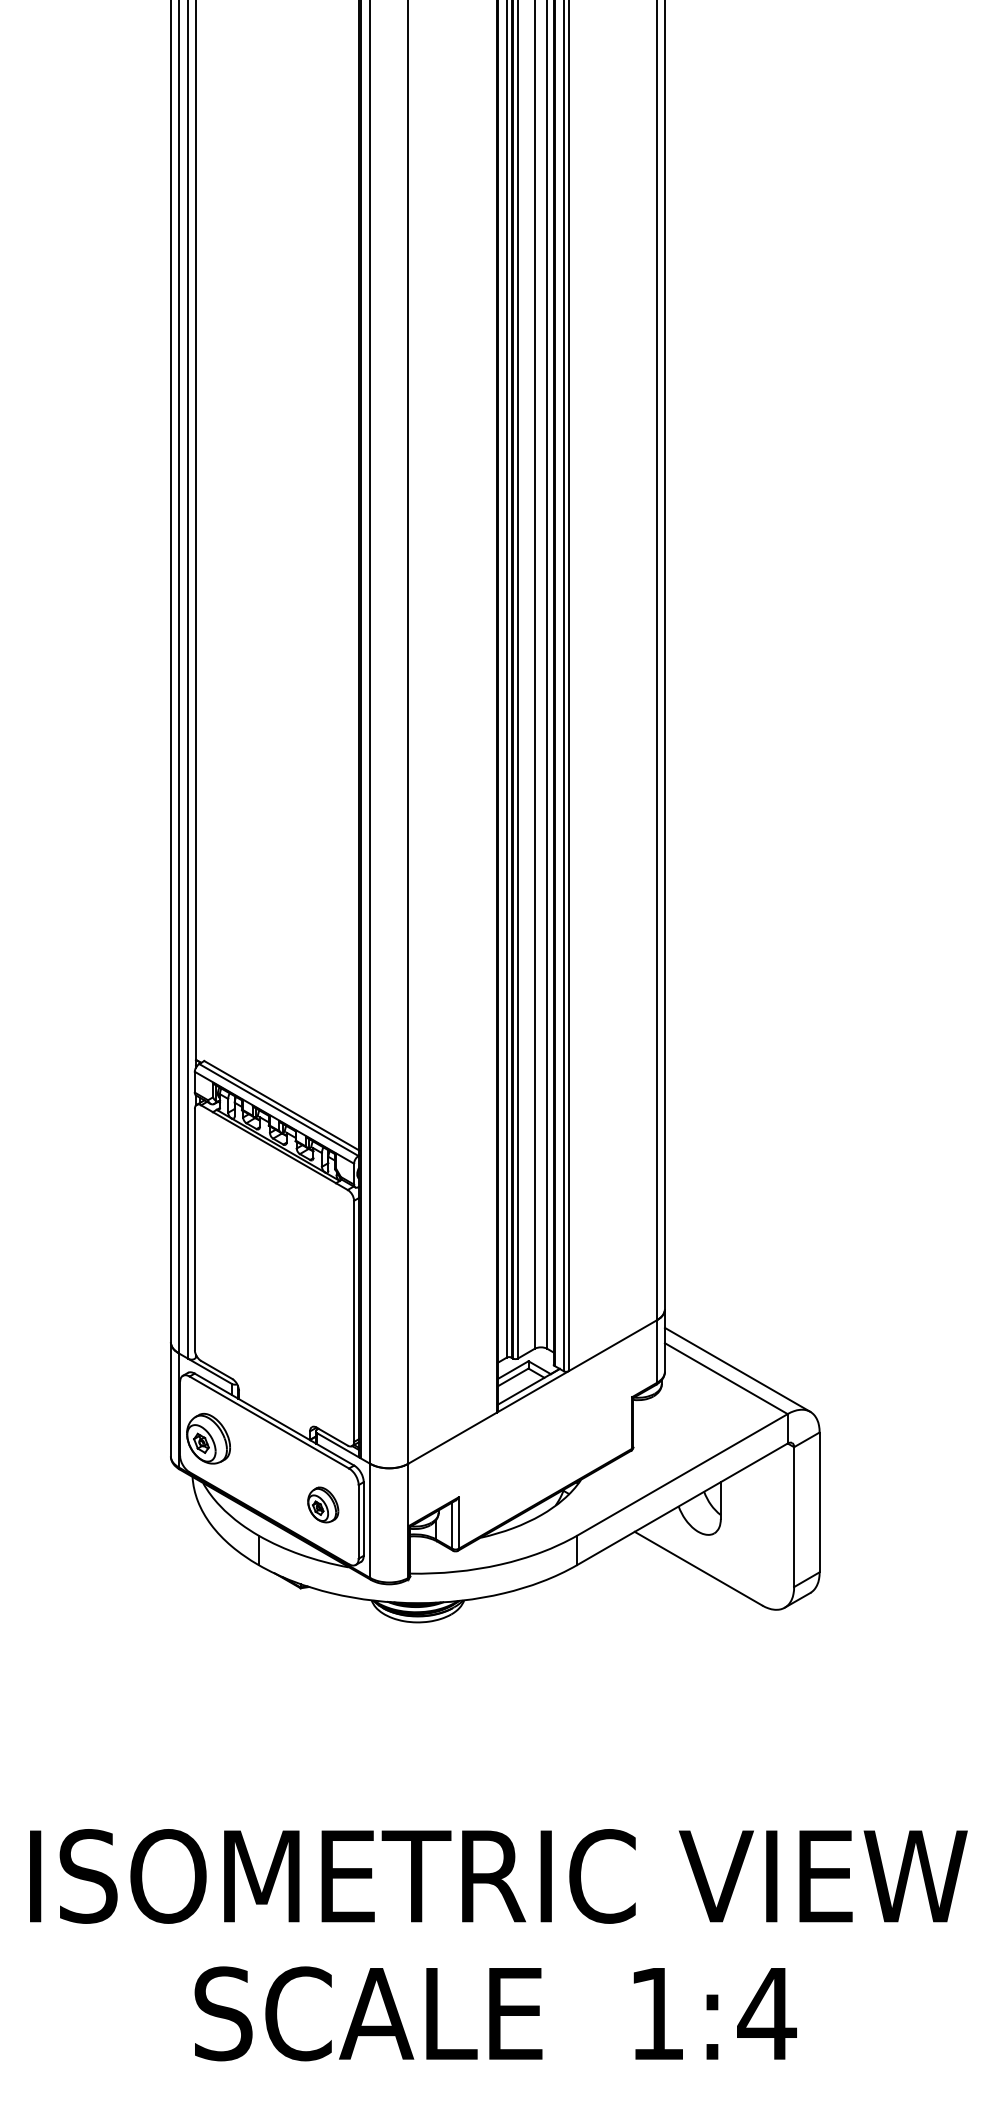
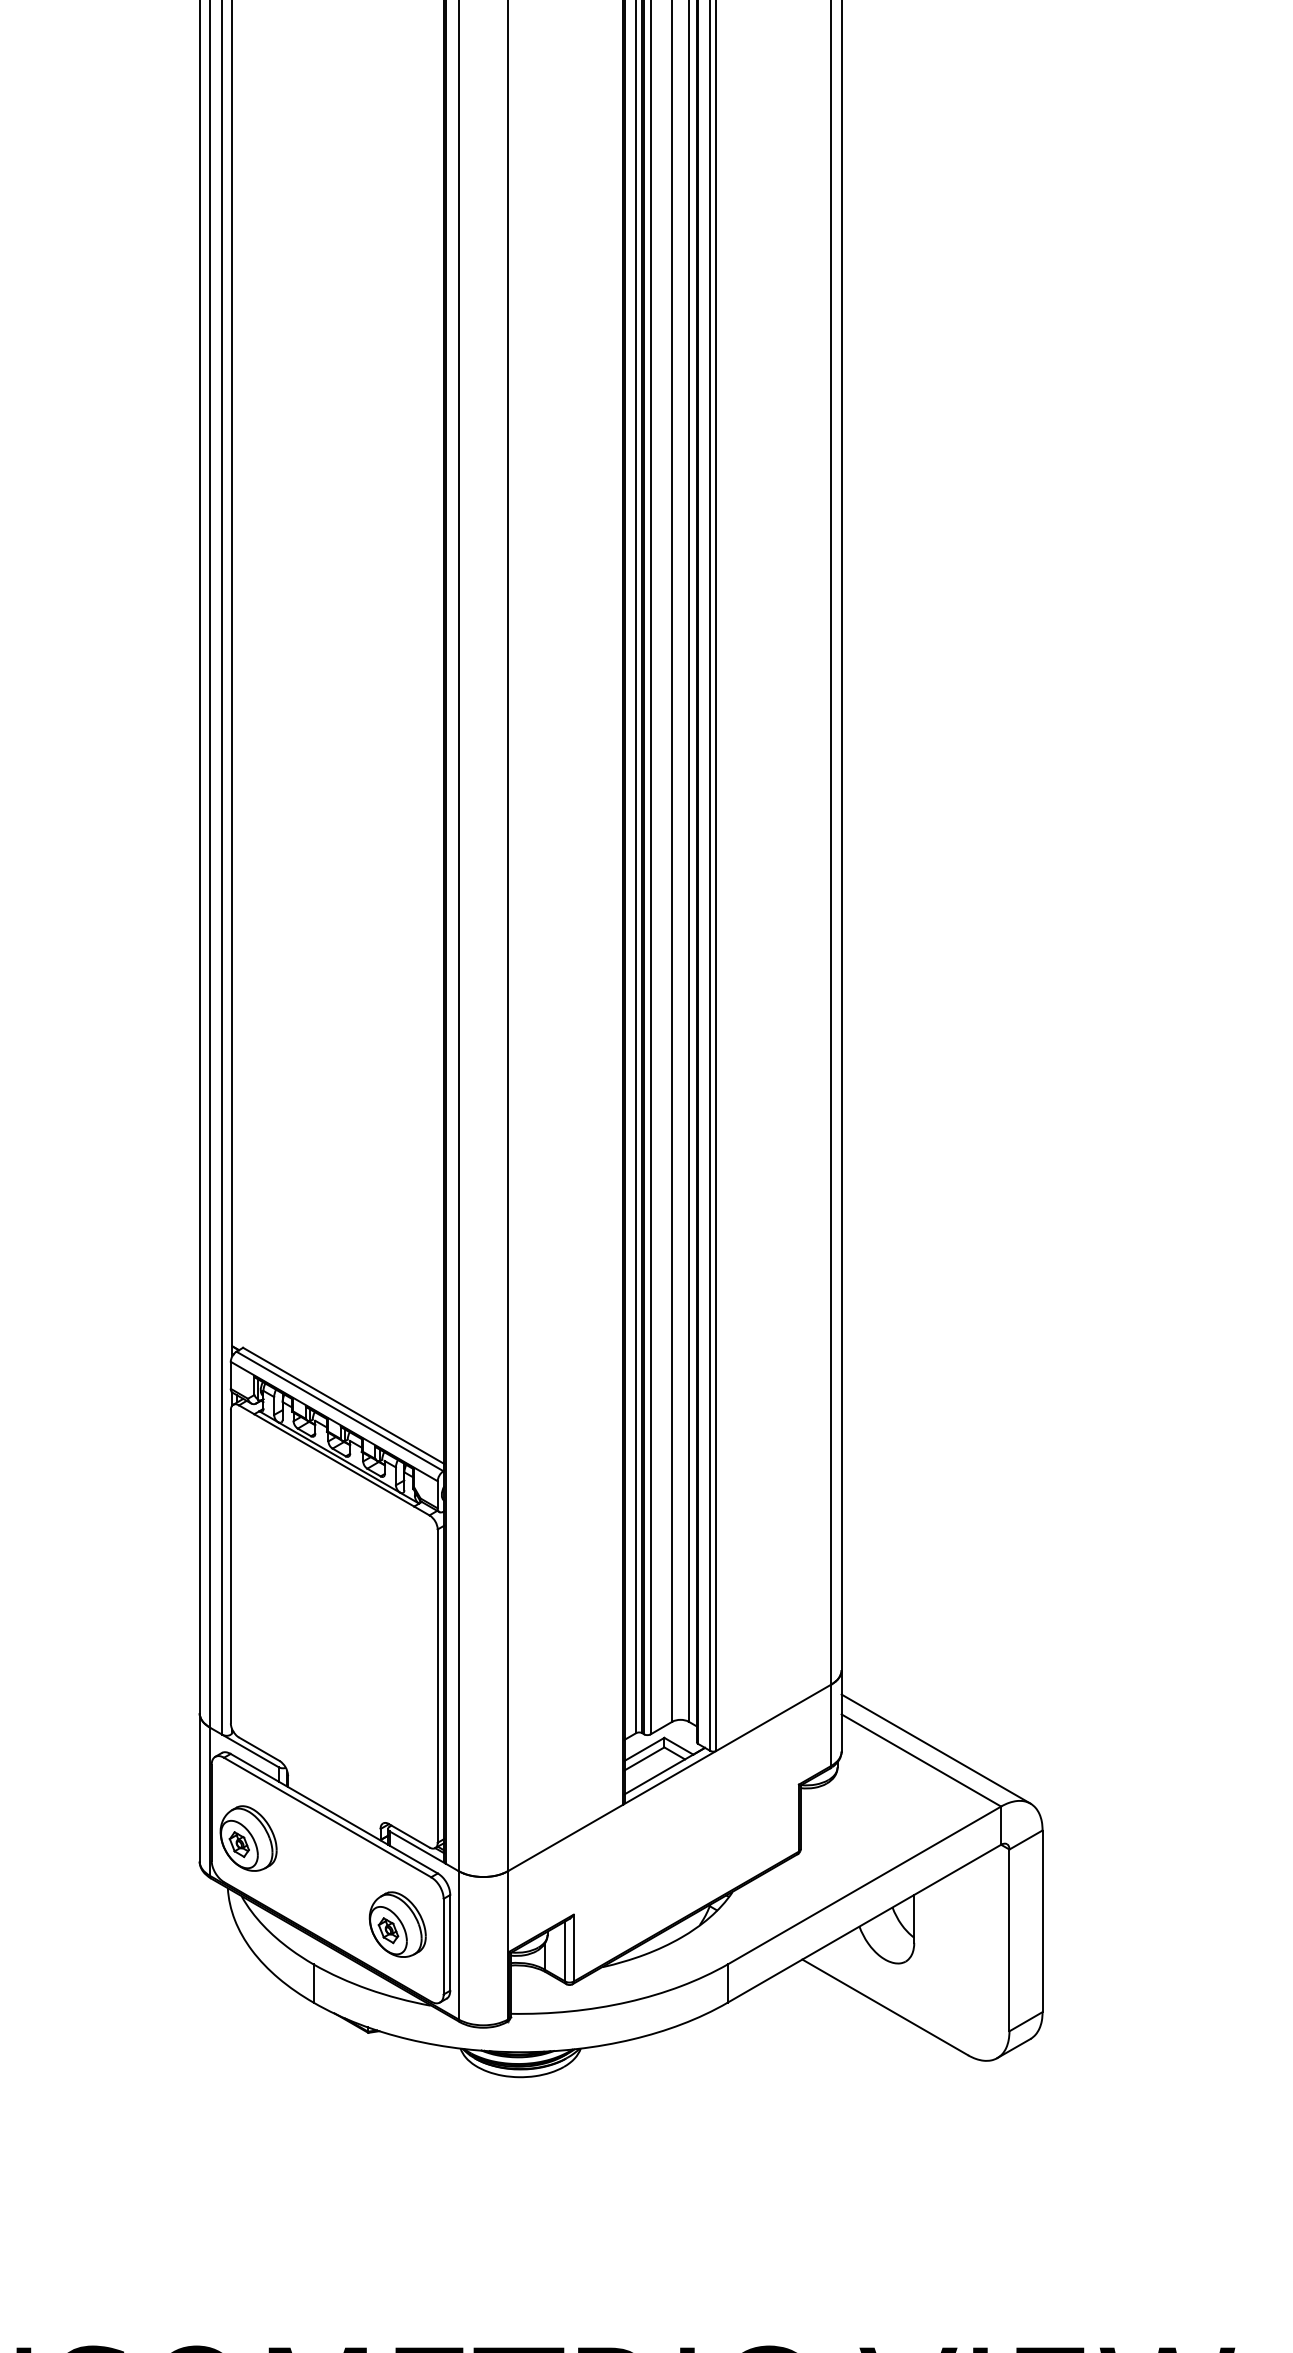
part: (322, 1504) -> (396, 1924), size x1.43

